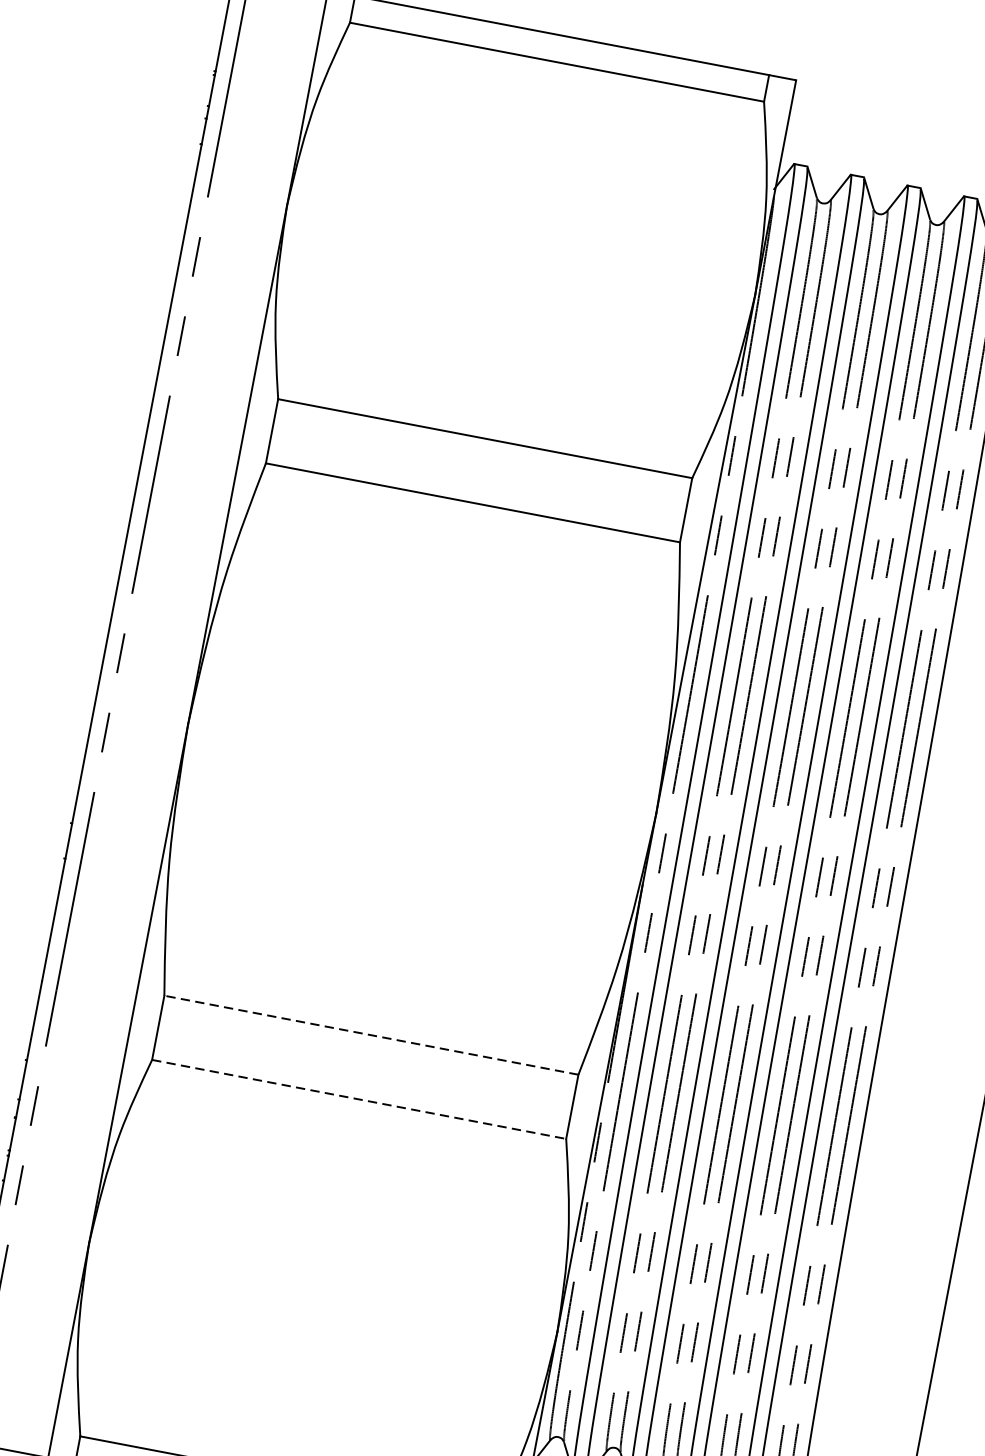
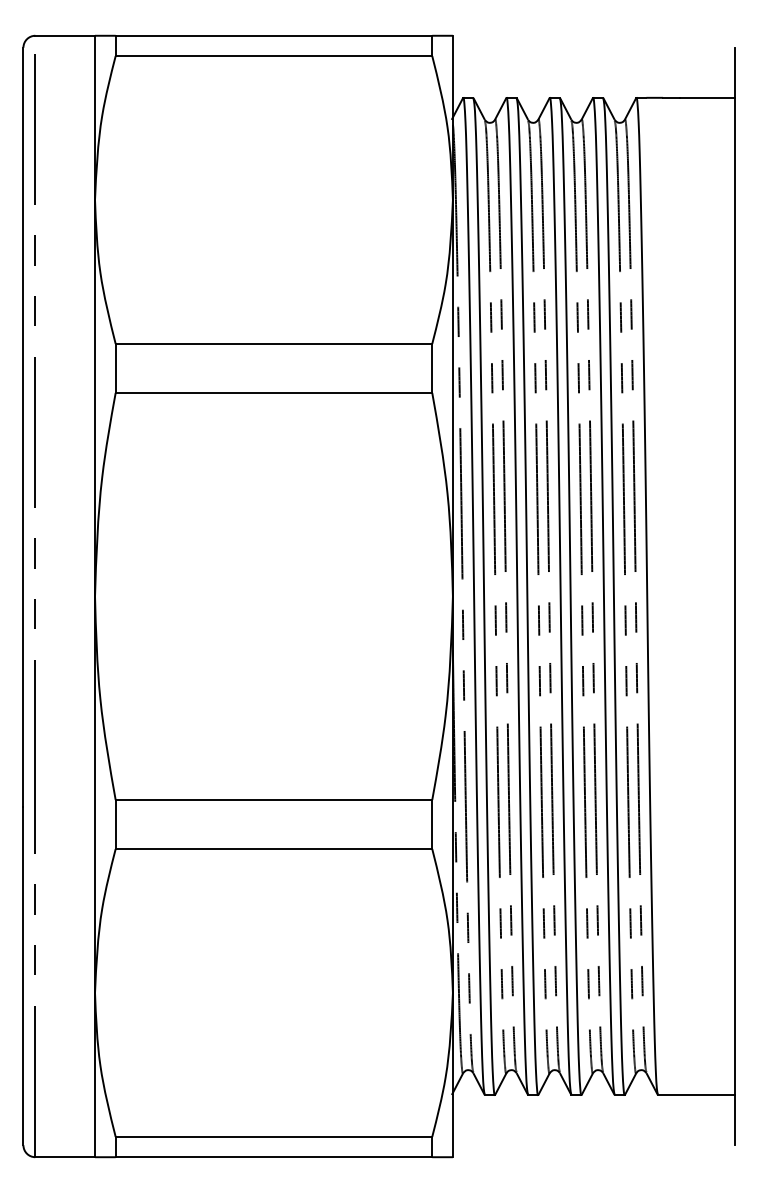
line: (370, 1035) -> (273, 800), dashed -> solid
line: (359, 1100) -> (274, 849), dashed -> solid

